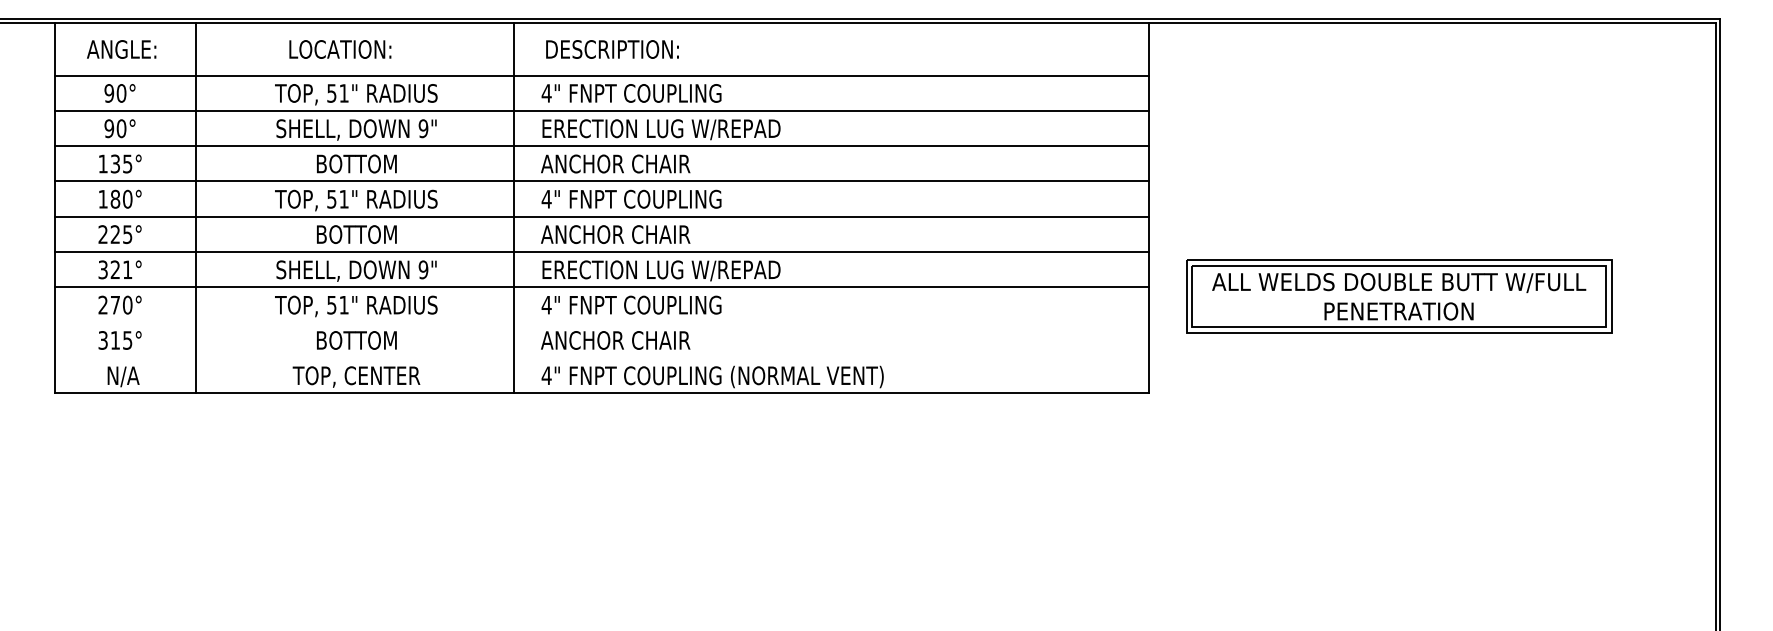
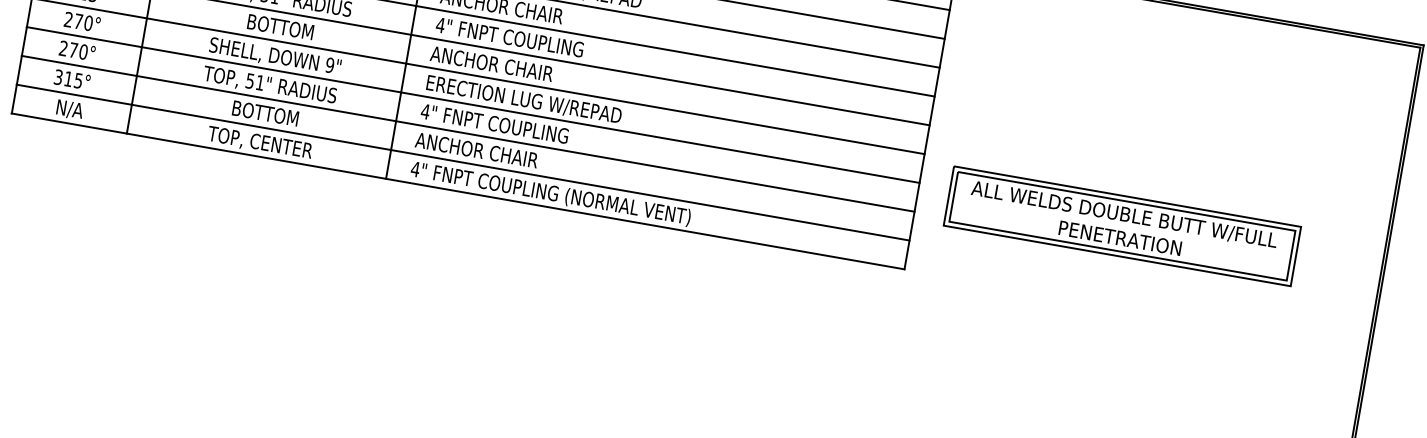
text: (115, 269) -> (78, 21), 321° -> 270°
line: (601, 322) -> (467, 133), added
line: (601, 357) -> (462, 162), added

